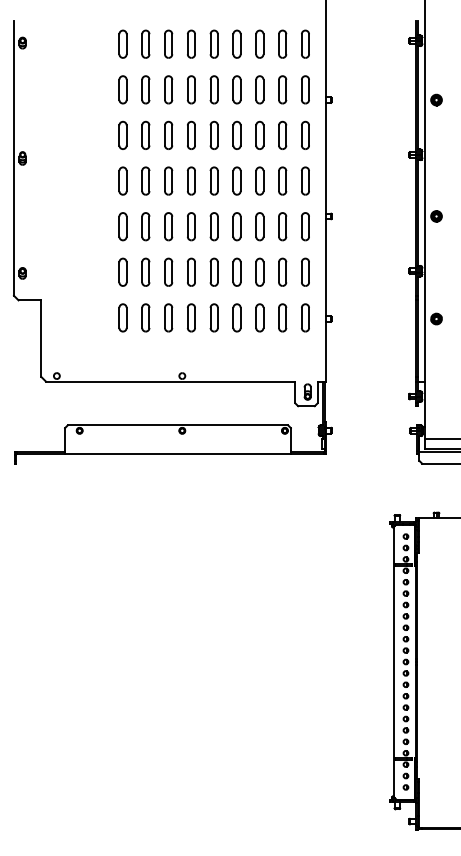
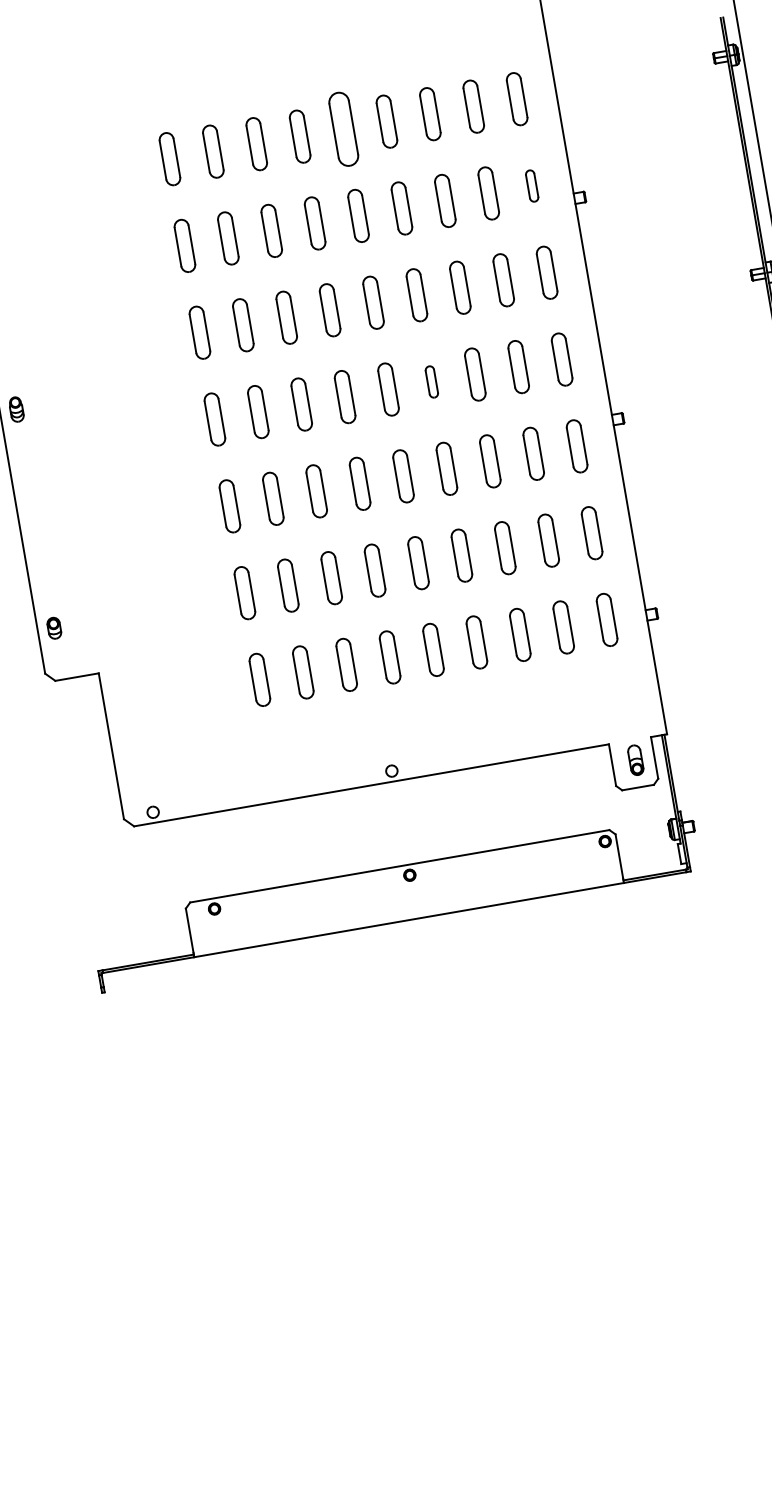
part: (213, 43) -> (341, 127), size x1.4
part: (305, 89) -> (532, 185), size x0.6
part: (236, 180) -> (430, 381), size x0.6

